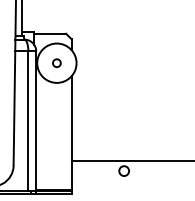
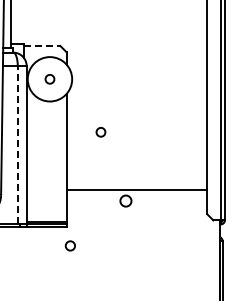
line: (50, 33) -> (42, 45), solid -> dashed
circle: (101, 110) -> (100, 132), added
line: (28, 120) -> (17, 144), solid -> dashed

